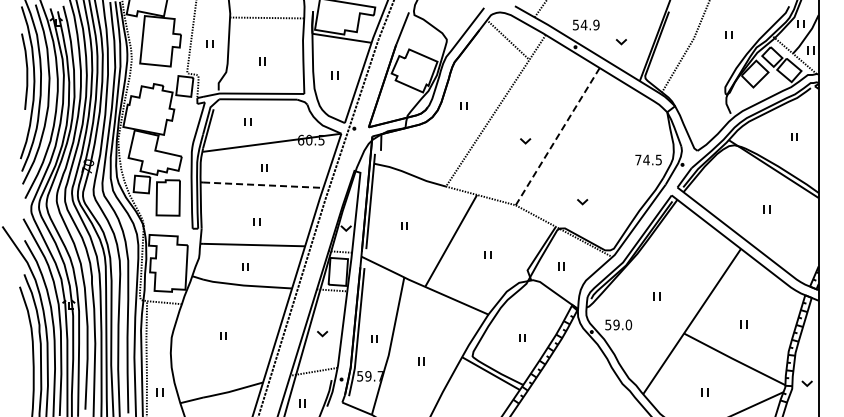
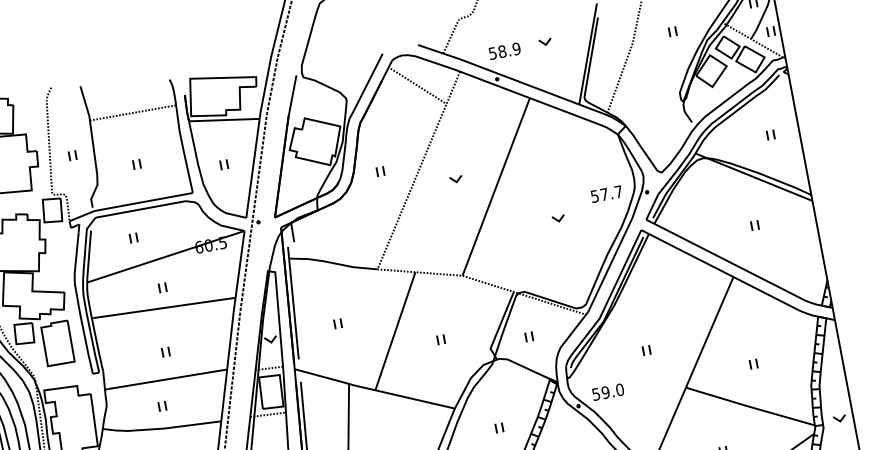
text: (583, 24) -> (501, 51), 54.9 -> 58.9
part: (621, 42) -> (545, 42), moved
line: (557, 137) -> (496, 187), dashed -> solid
part: (525, 141) -> (456, 179), moved
text: (648, 159) -> (606, 193), 74.5 -> 57.7
line: (263, 185) -> (165, 308), dashed -> solid
part: (582, 202) -> (558, 219), moved

